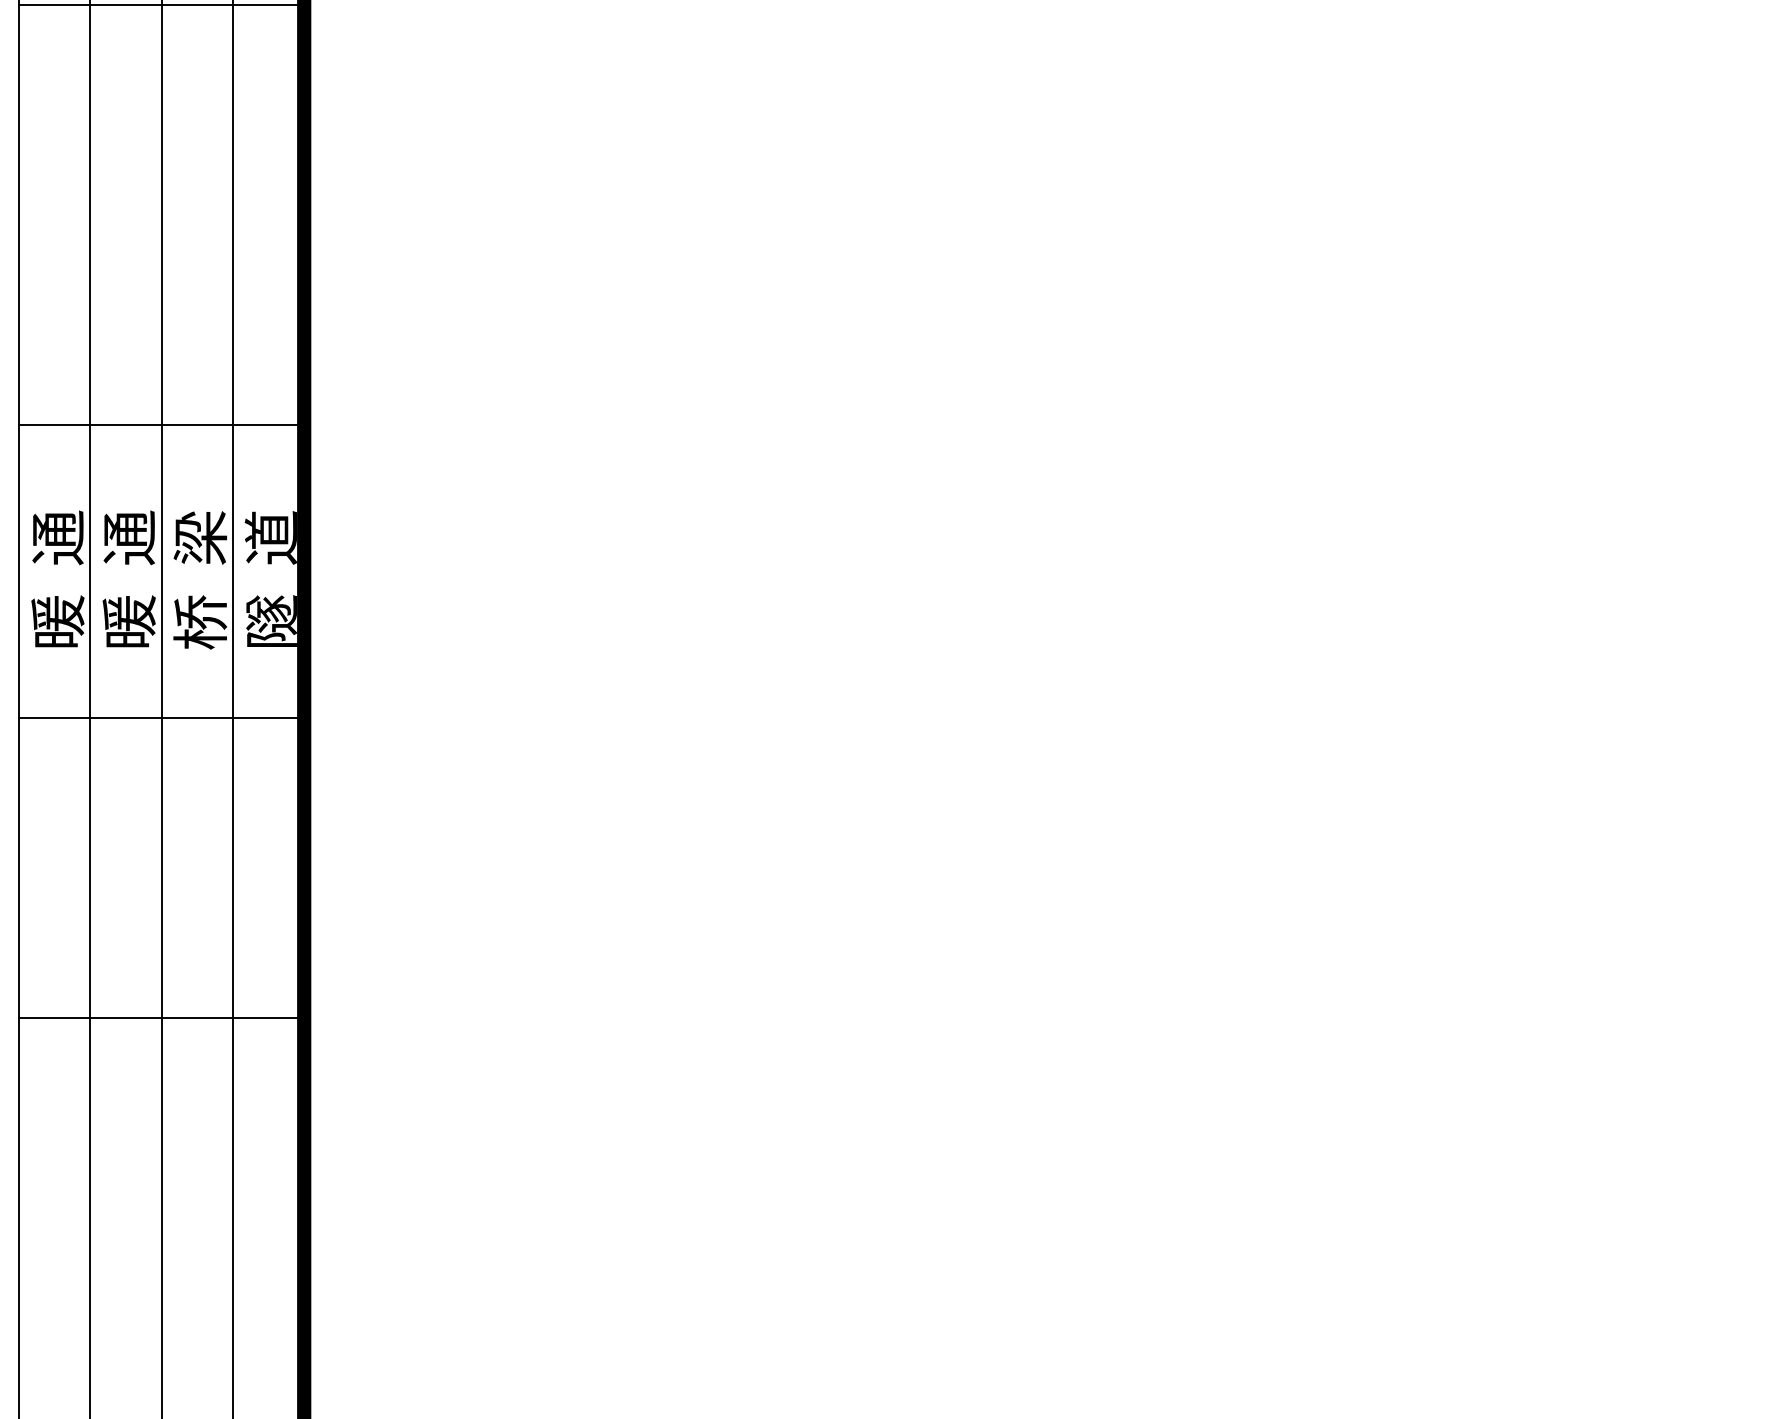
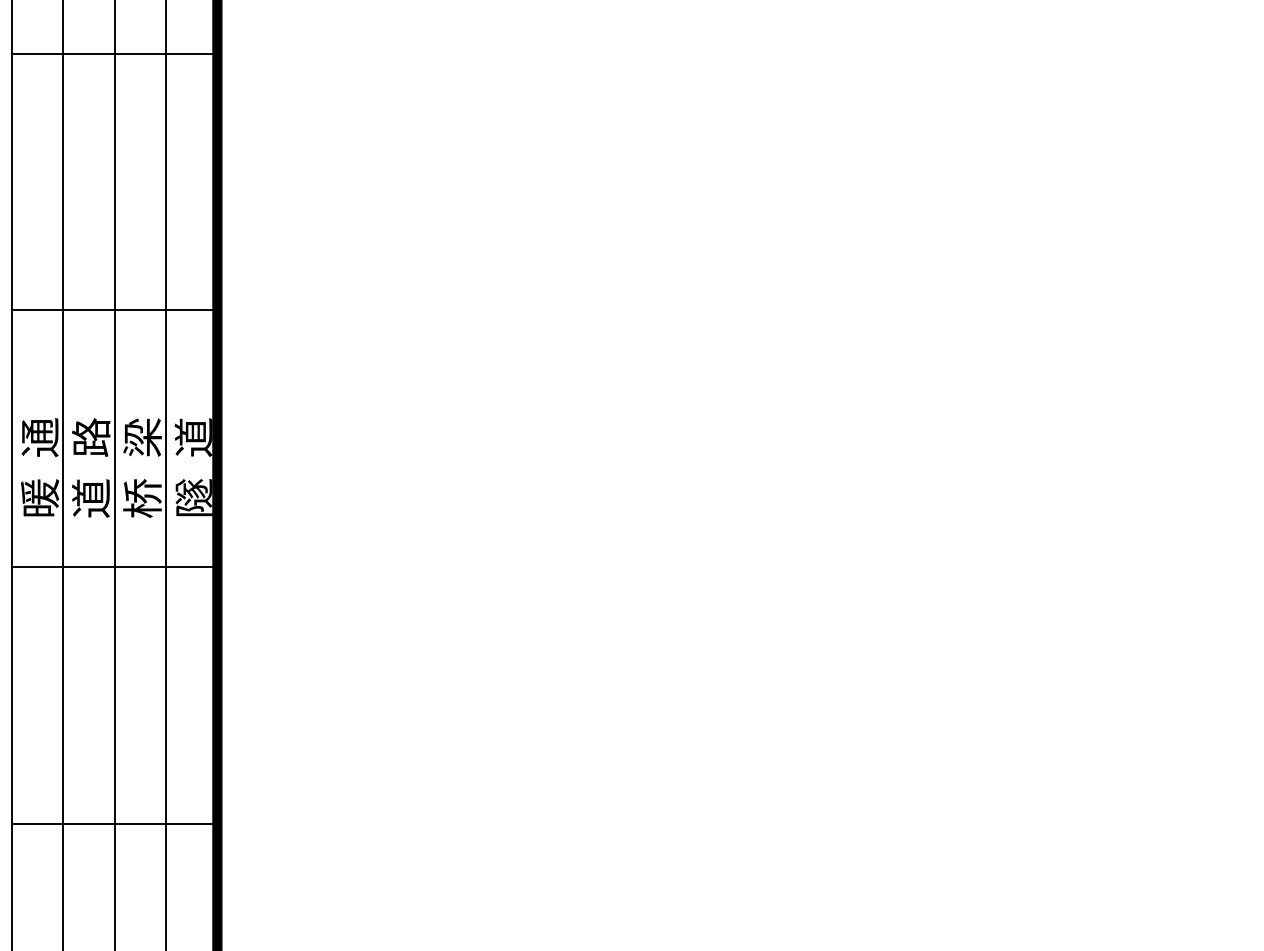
line: (161, 425) -> (114, 310), moved
text: (128, 579) -> (90, 467), 暖  通 -> 道  路
line: (161, 1018) -> (114, 824), moved

